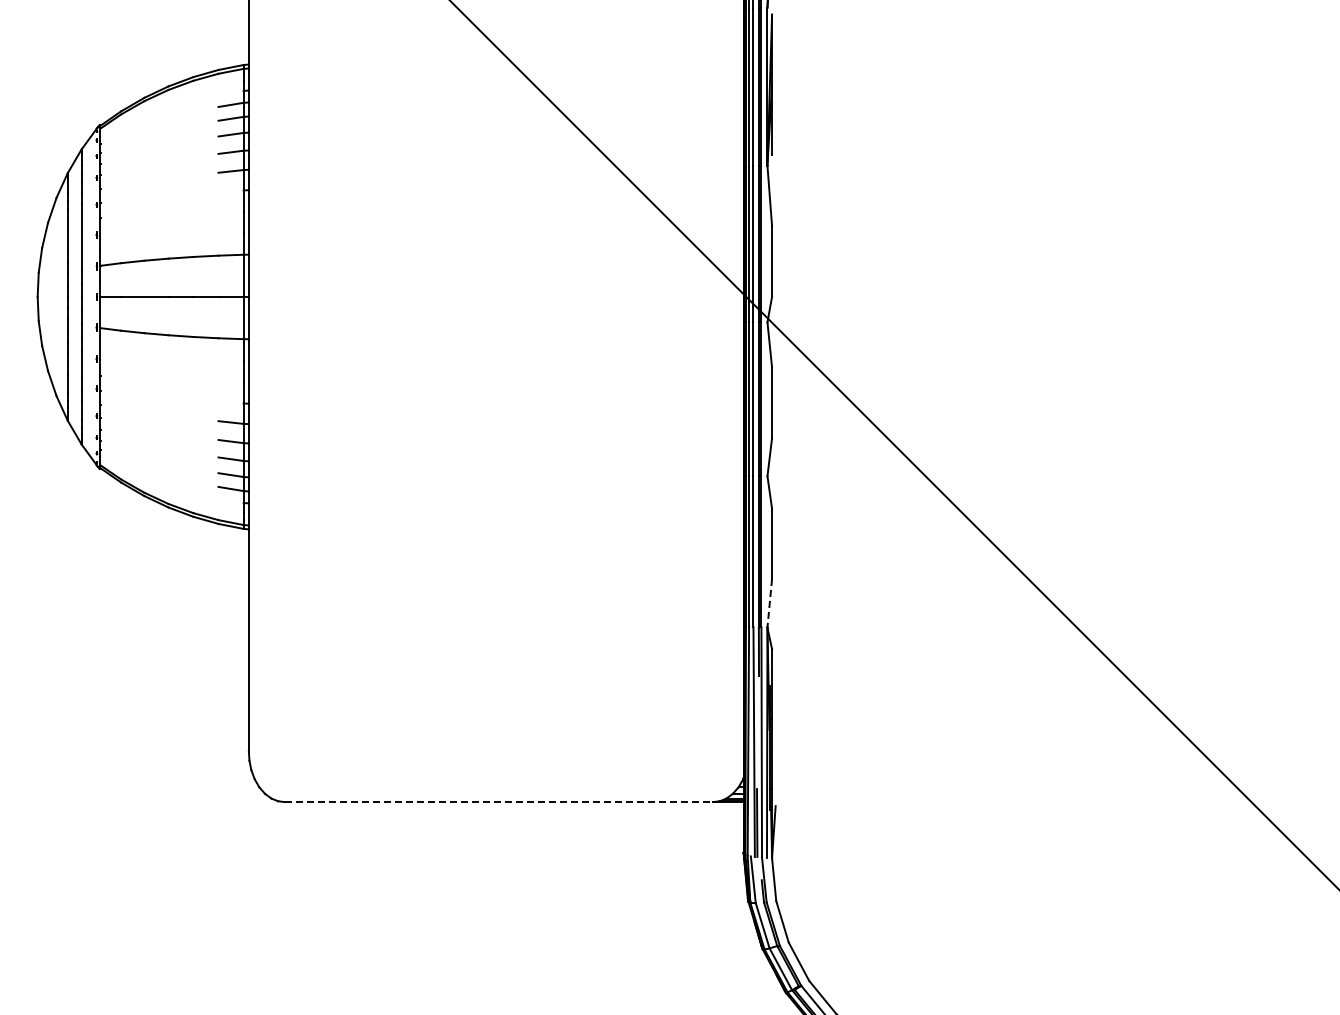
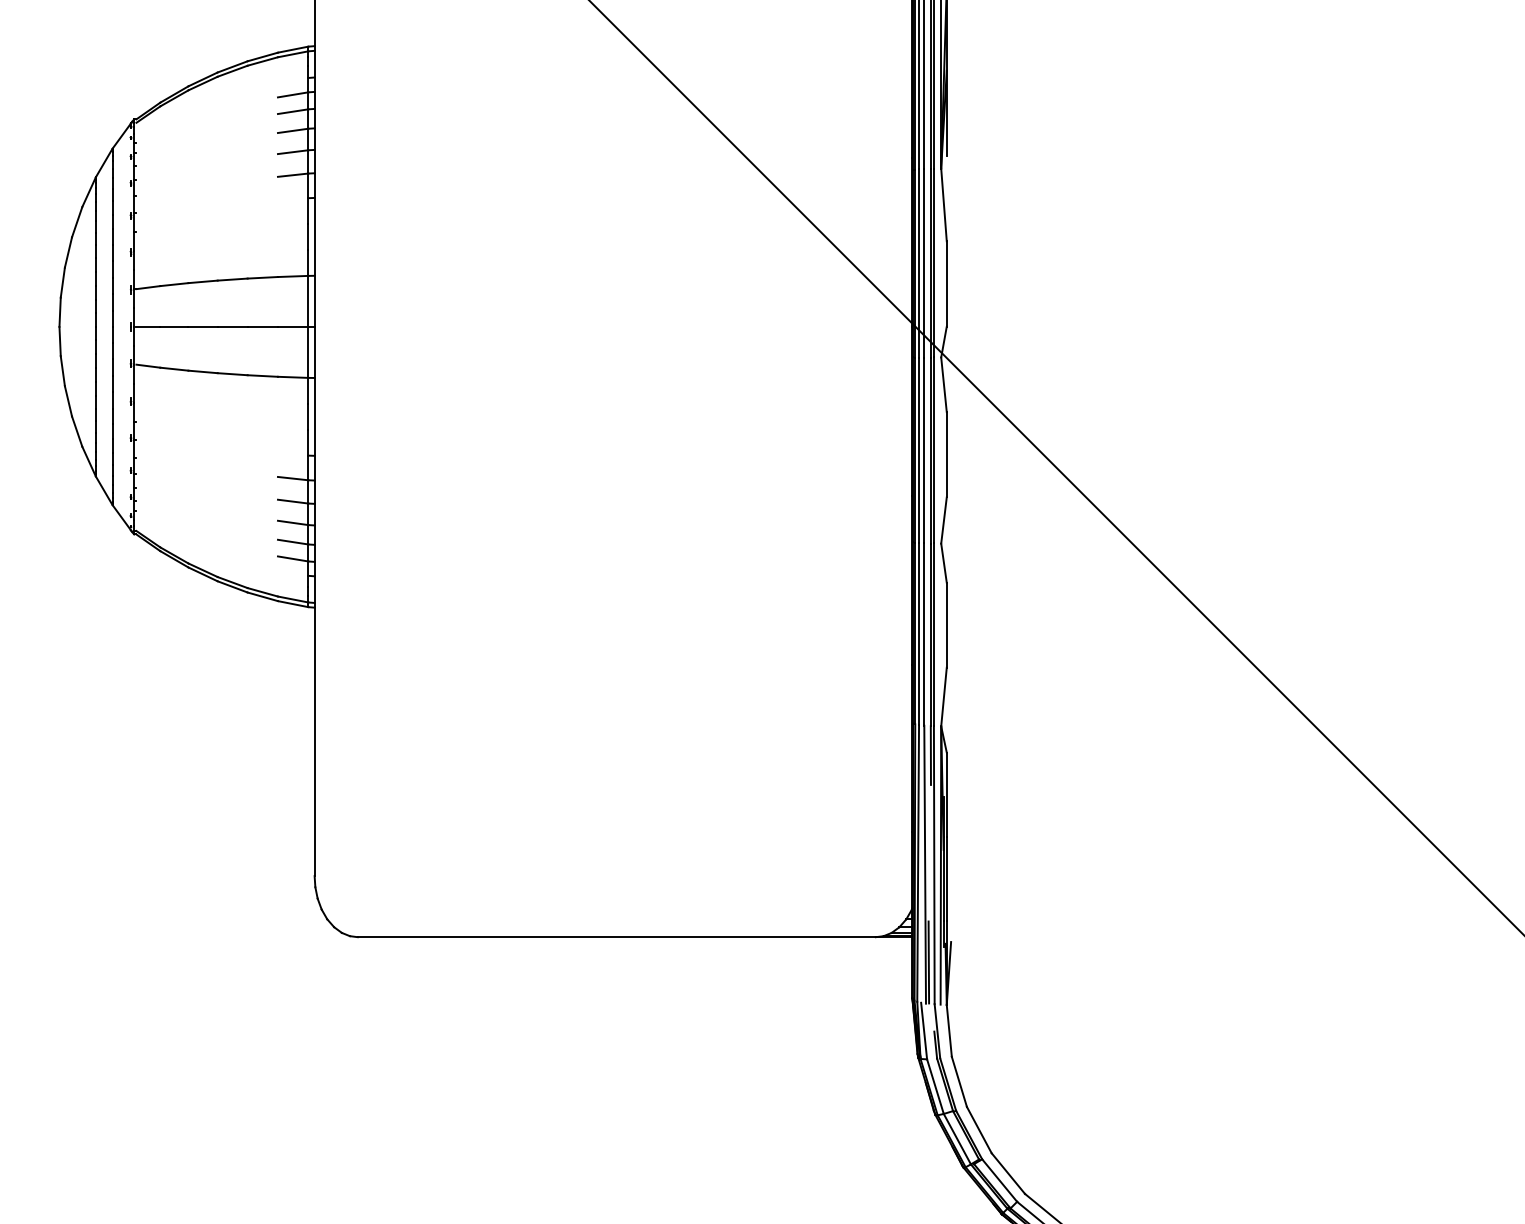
line: (769, 603) -> (943, 697), dashed -> solid
line: (499, 802) -> (617, 937), dashed -> solid

